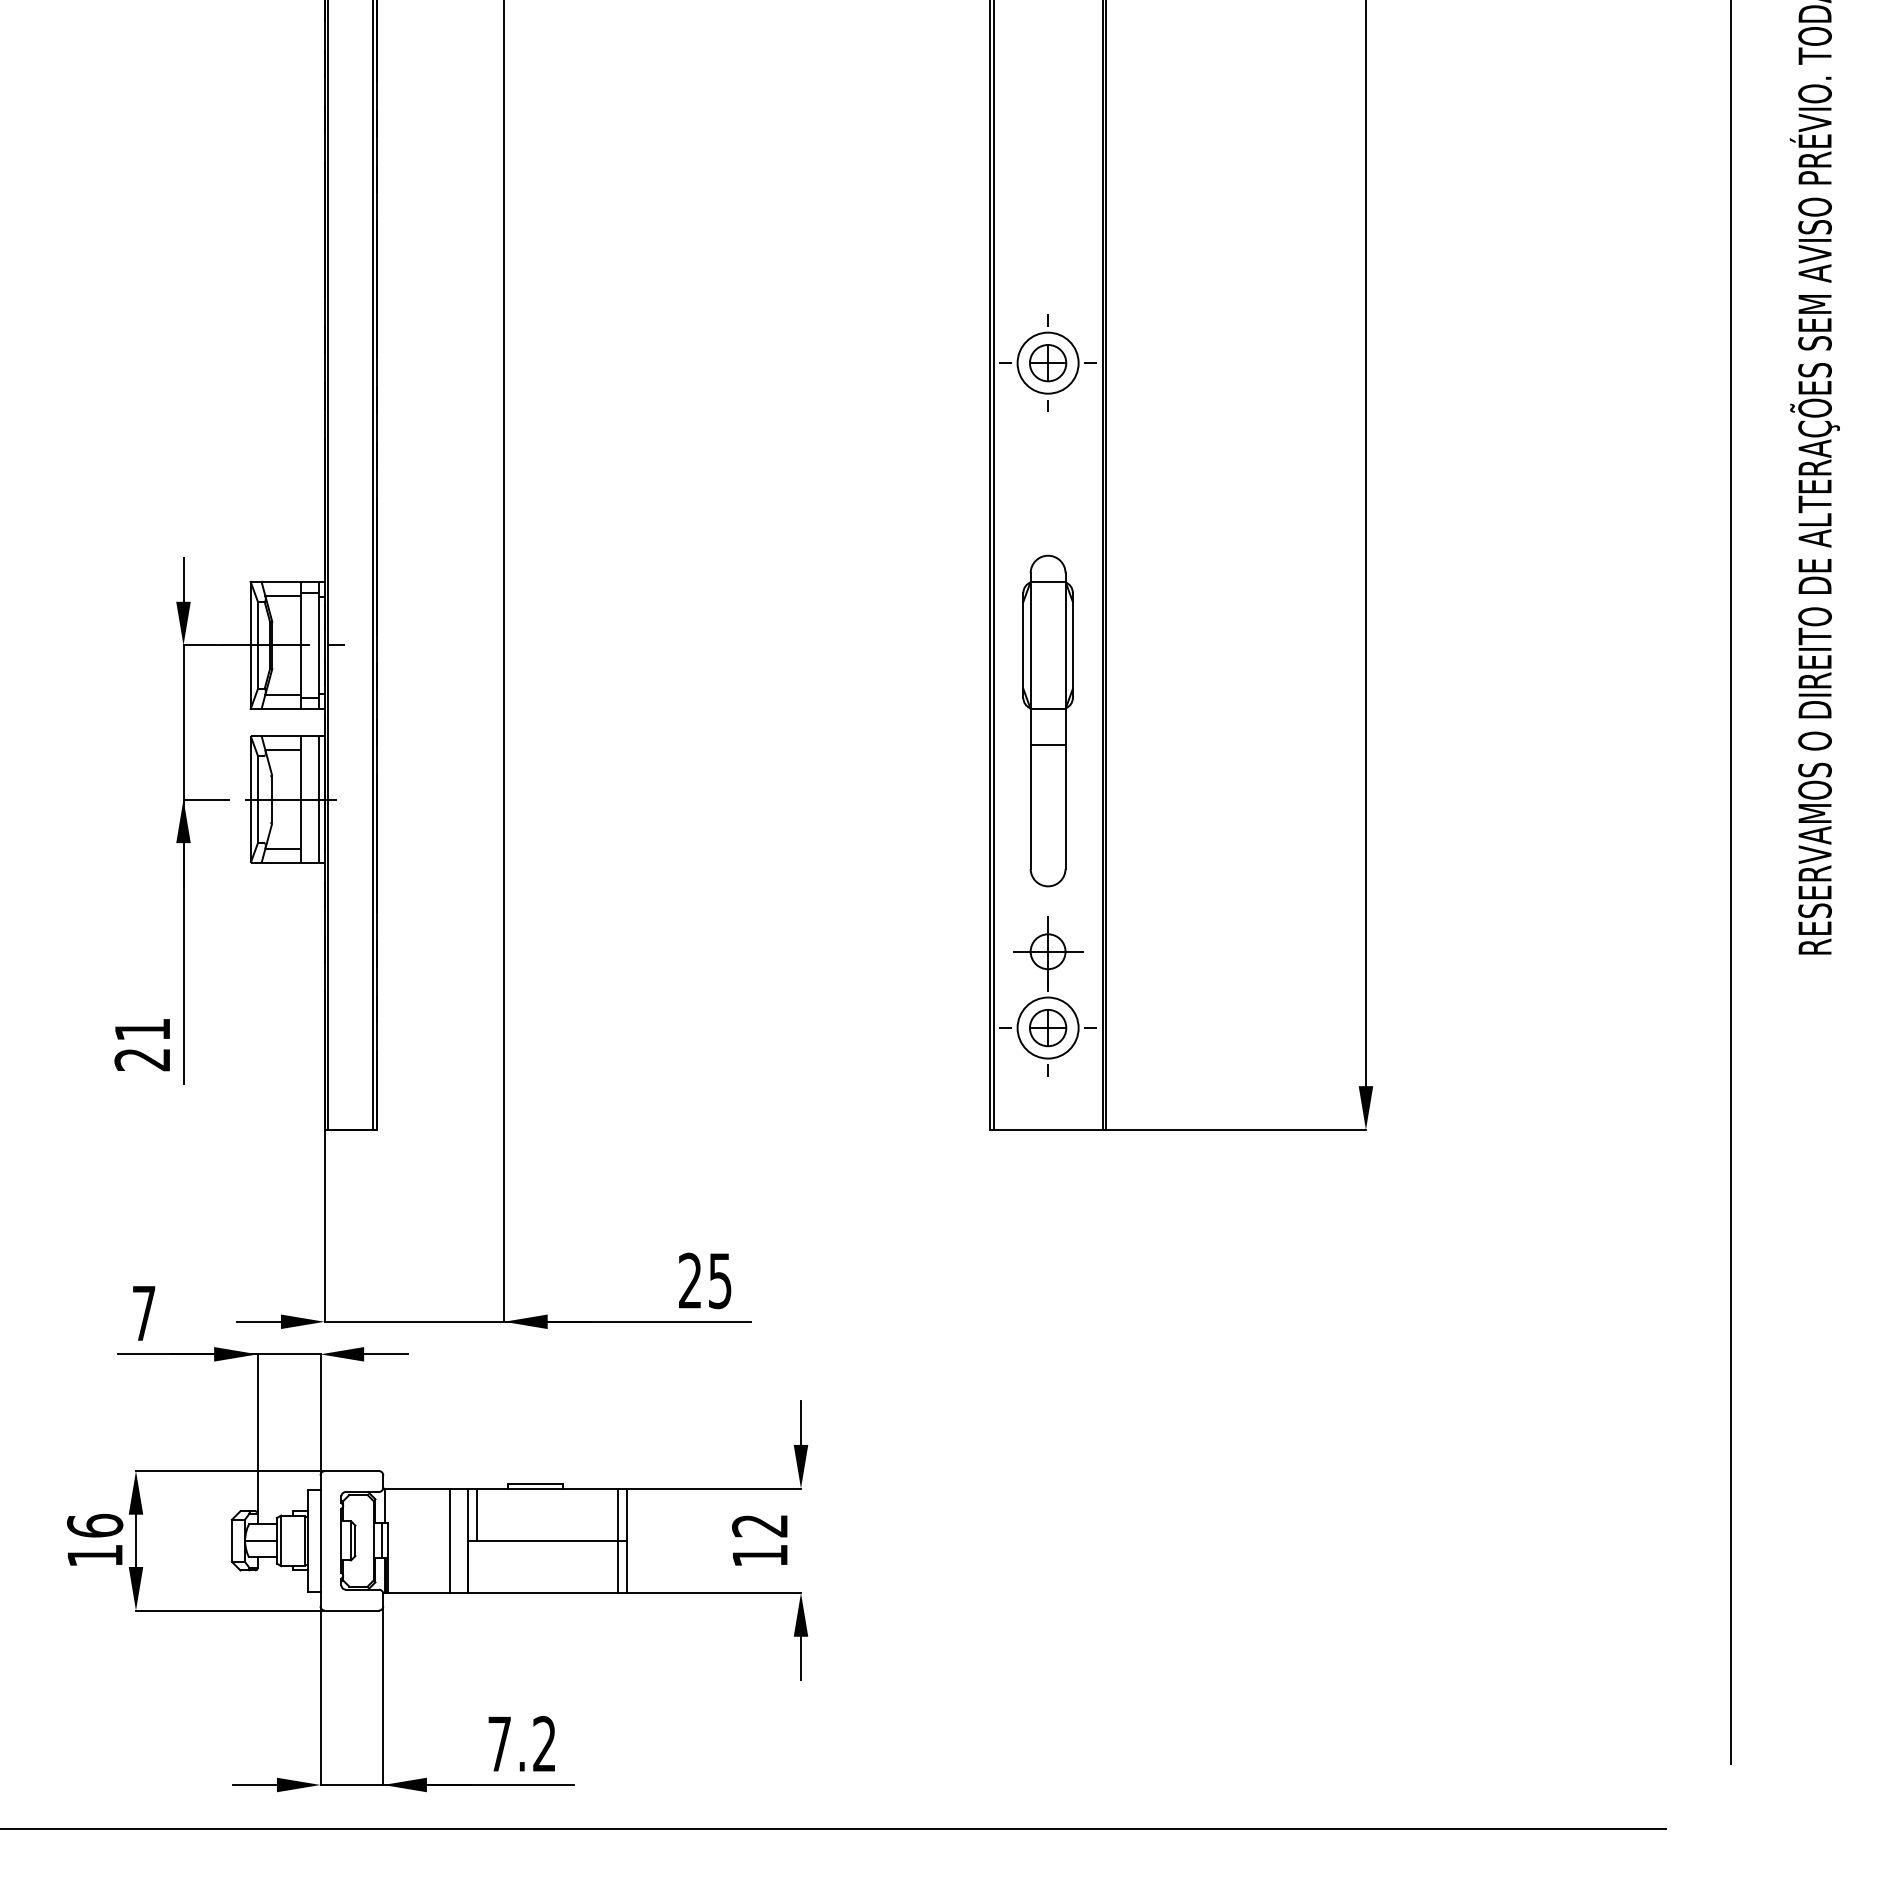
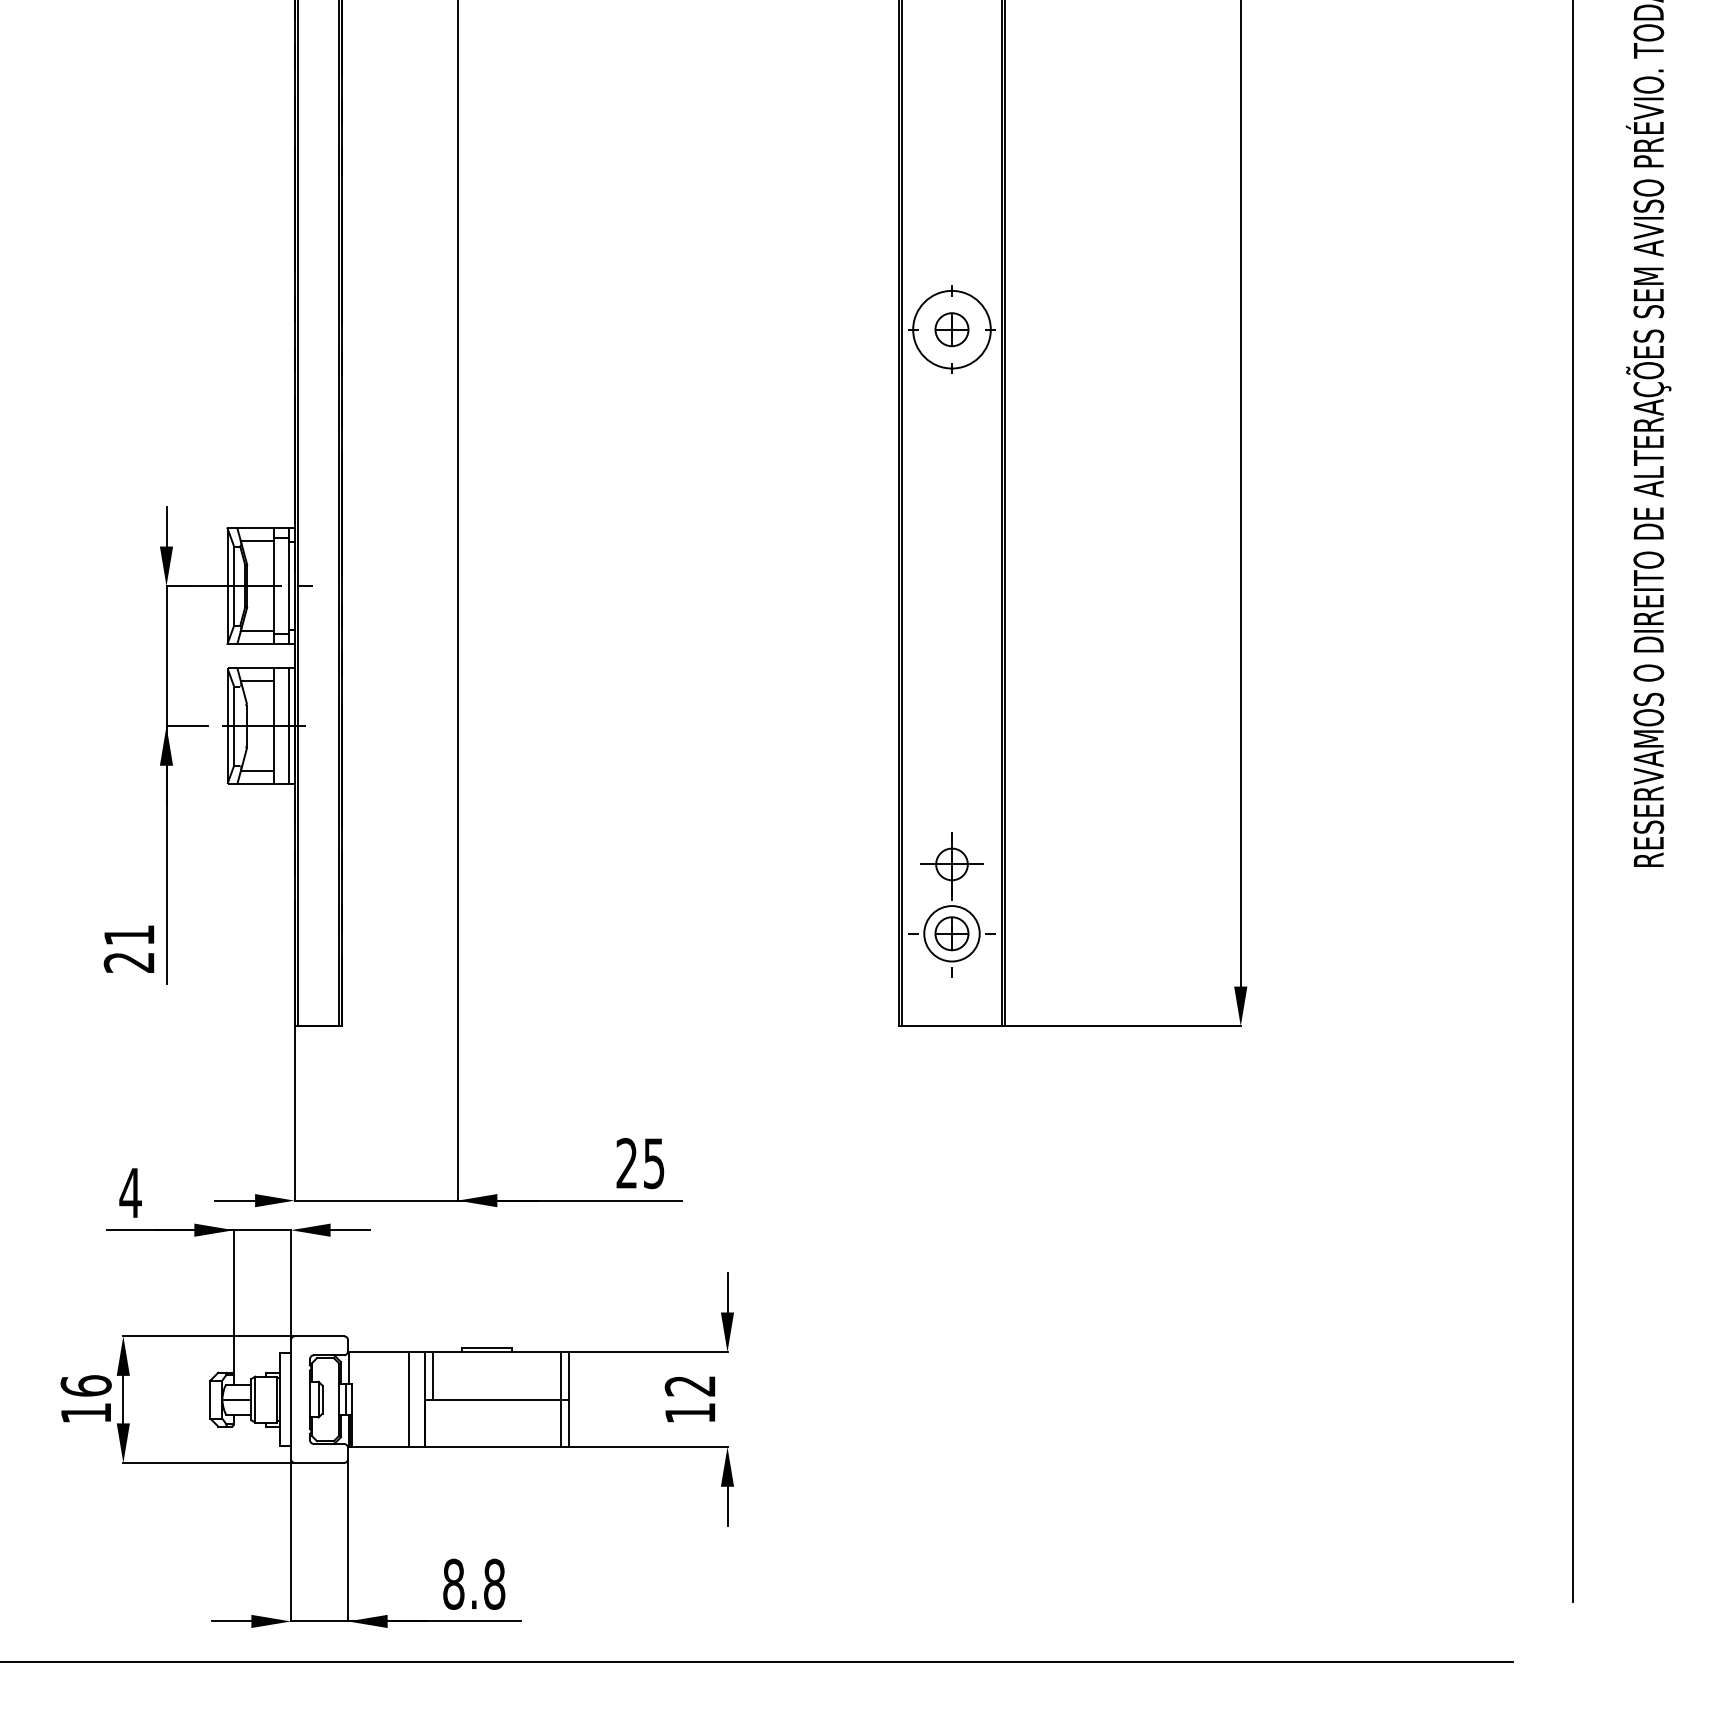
circle: (1047, 362) -> (951, 329), size x1.4
part: (1047, 720) -> (951, 654), removed
text: (143, 1313) -> (130, 1193), 7 -> 4
text: (522, 1744) -> (474, 1584), 7.2 -> 8.8

